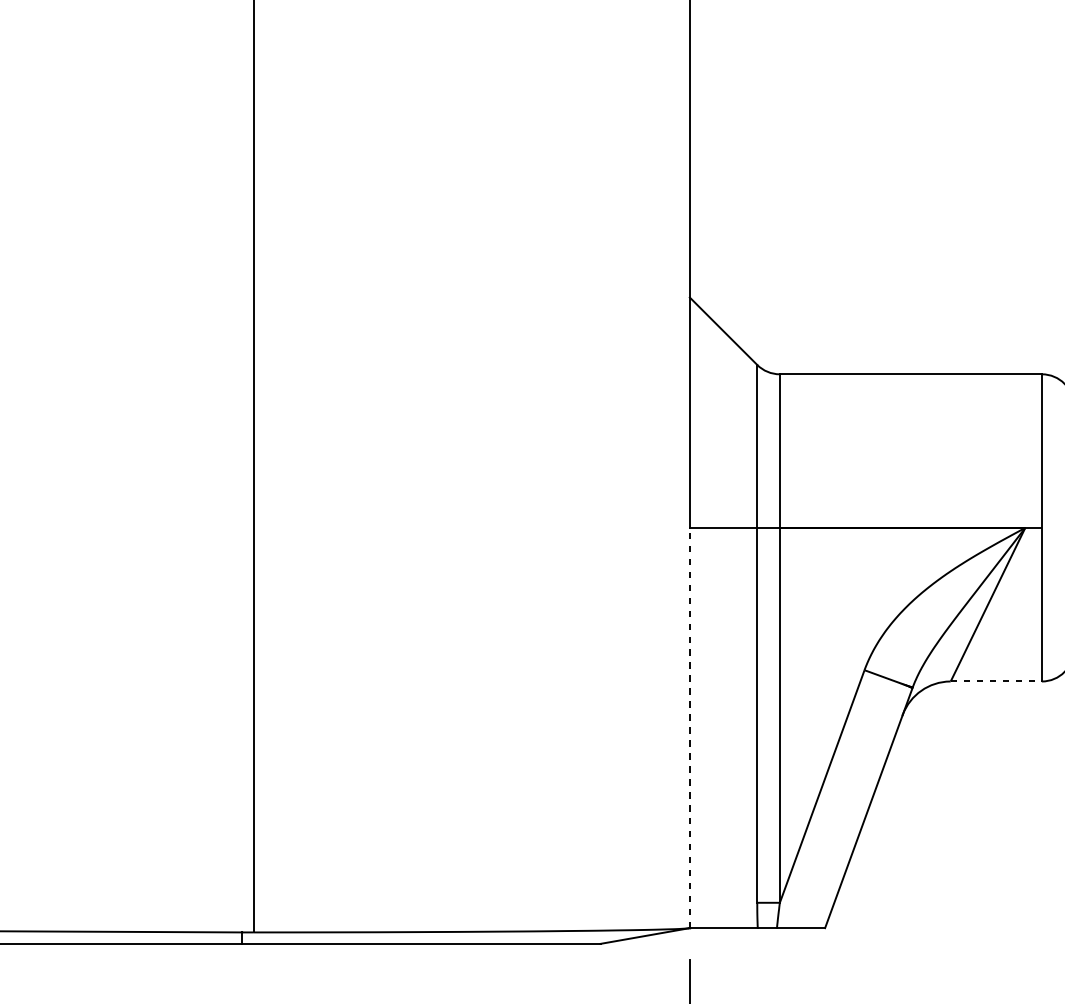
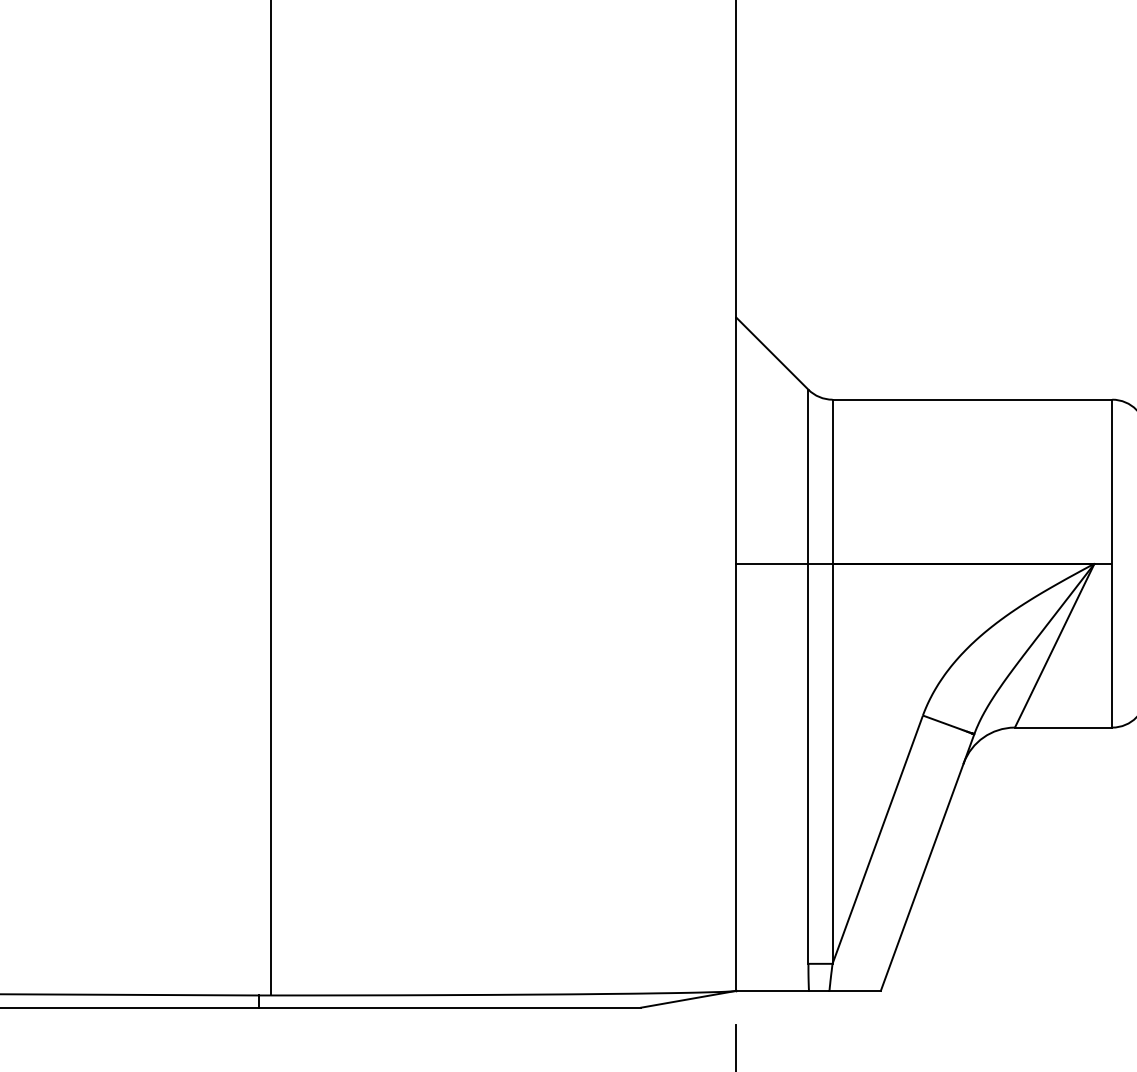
line: (996, 681) -> (1063, 727), dashed -> solid
line: (689, 728) -> (736, 777), dashed -> solid

